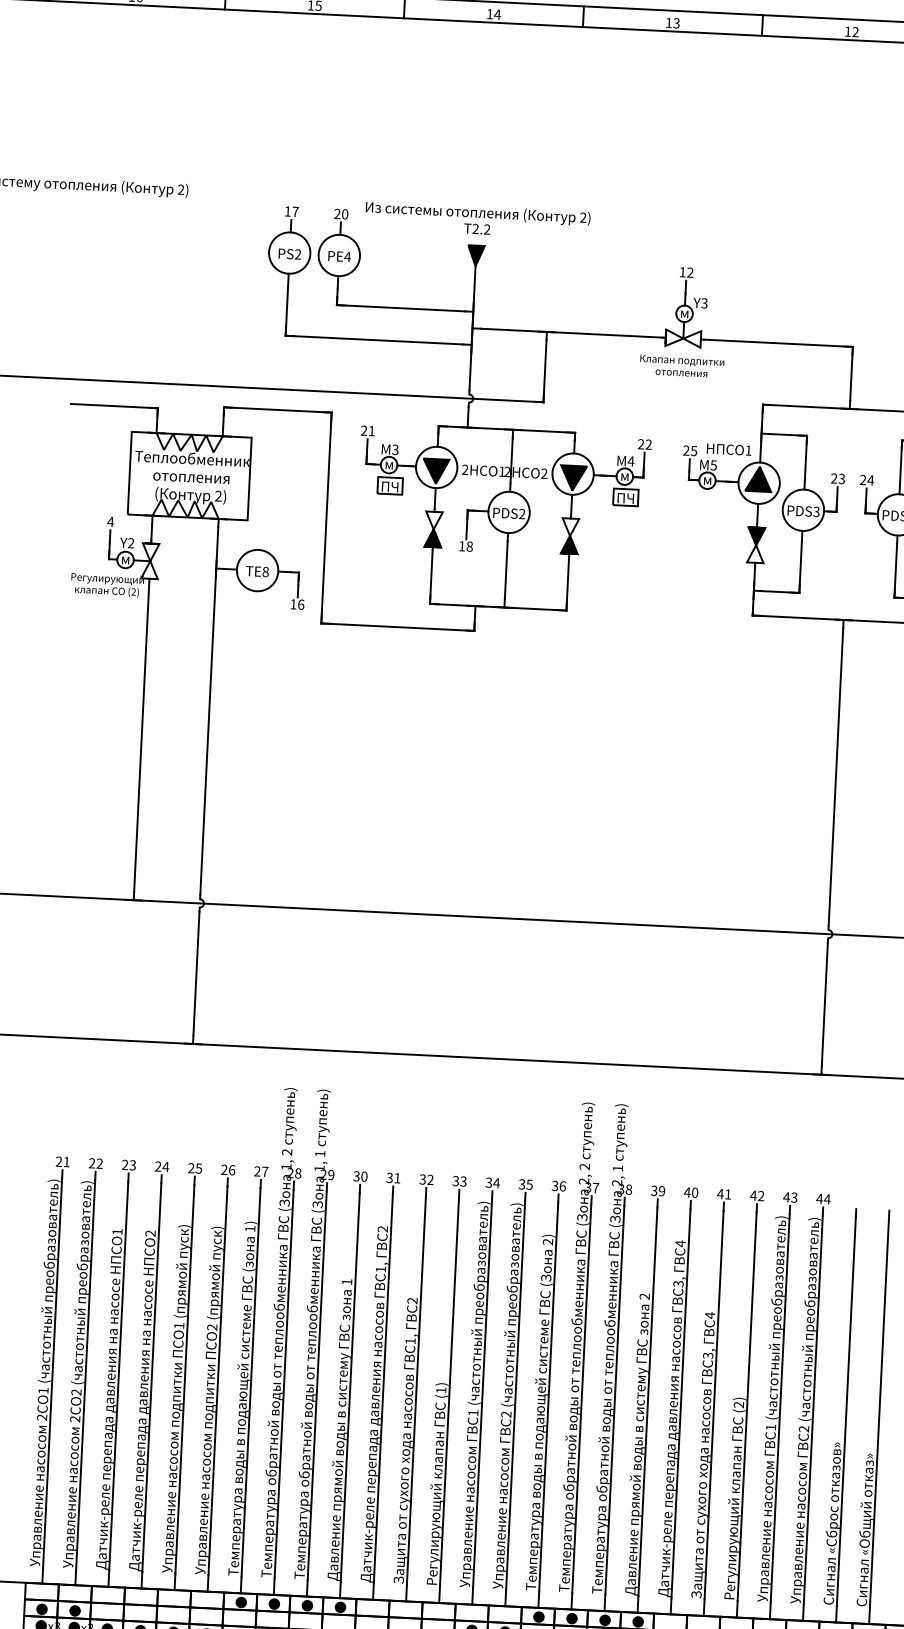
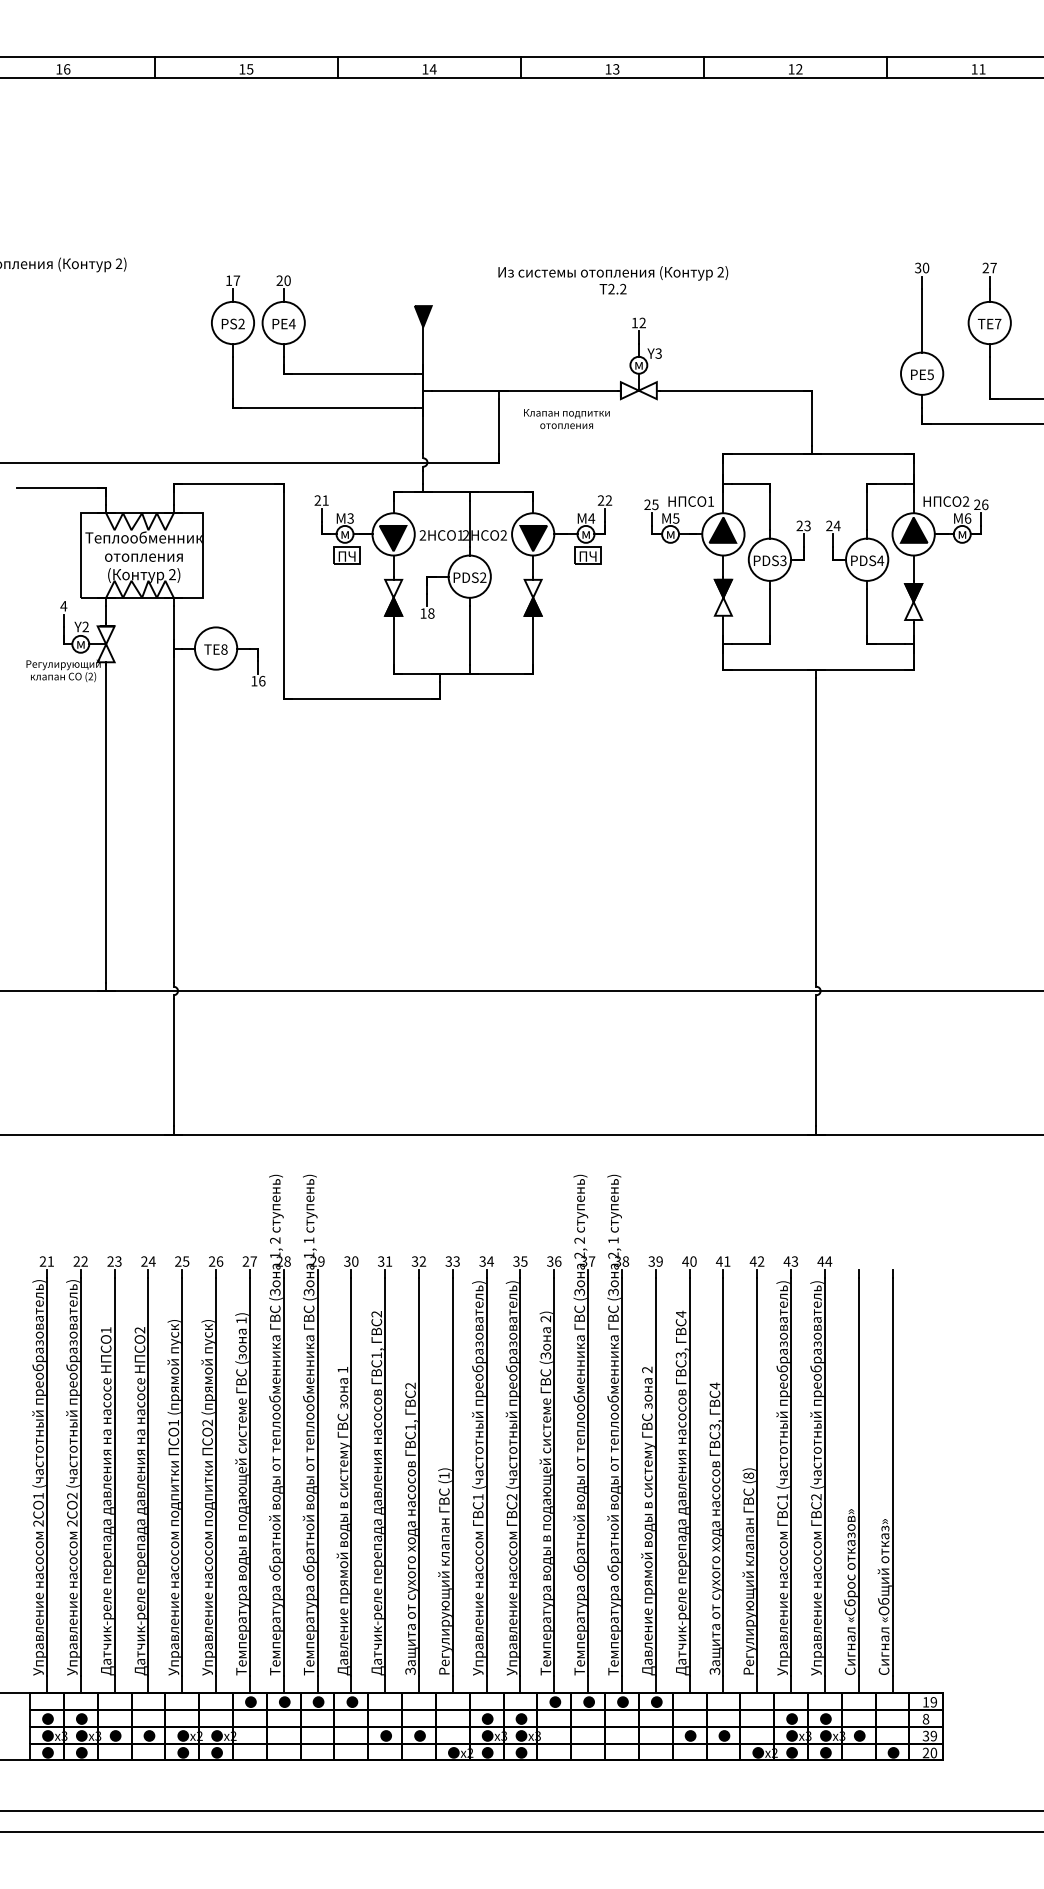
text: (478, 220) -> (613, 280), moved
text: (681, 366) -> (566, 419), moved
text: (738, 1404) -> (748, 1475), (2) -> (8)

